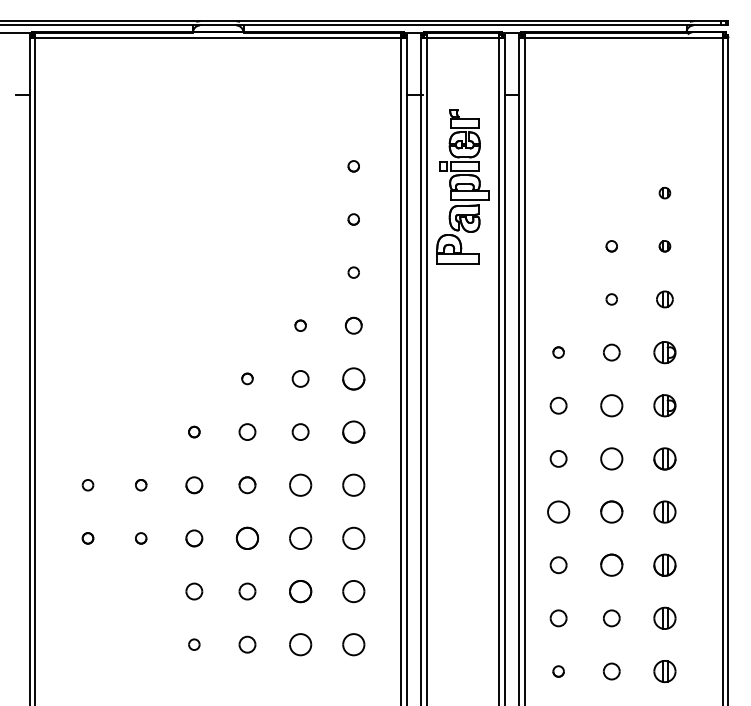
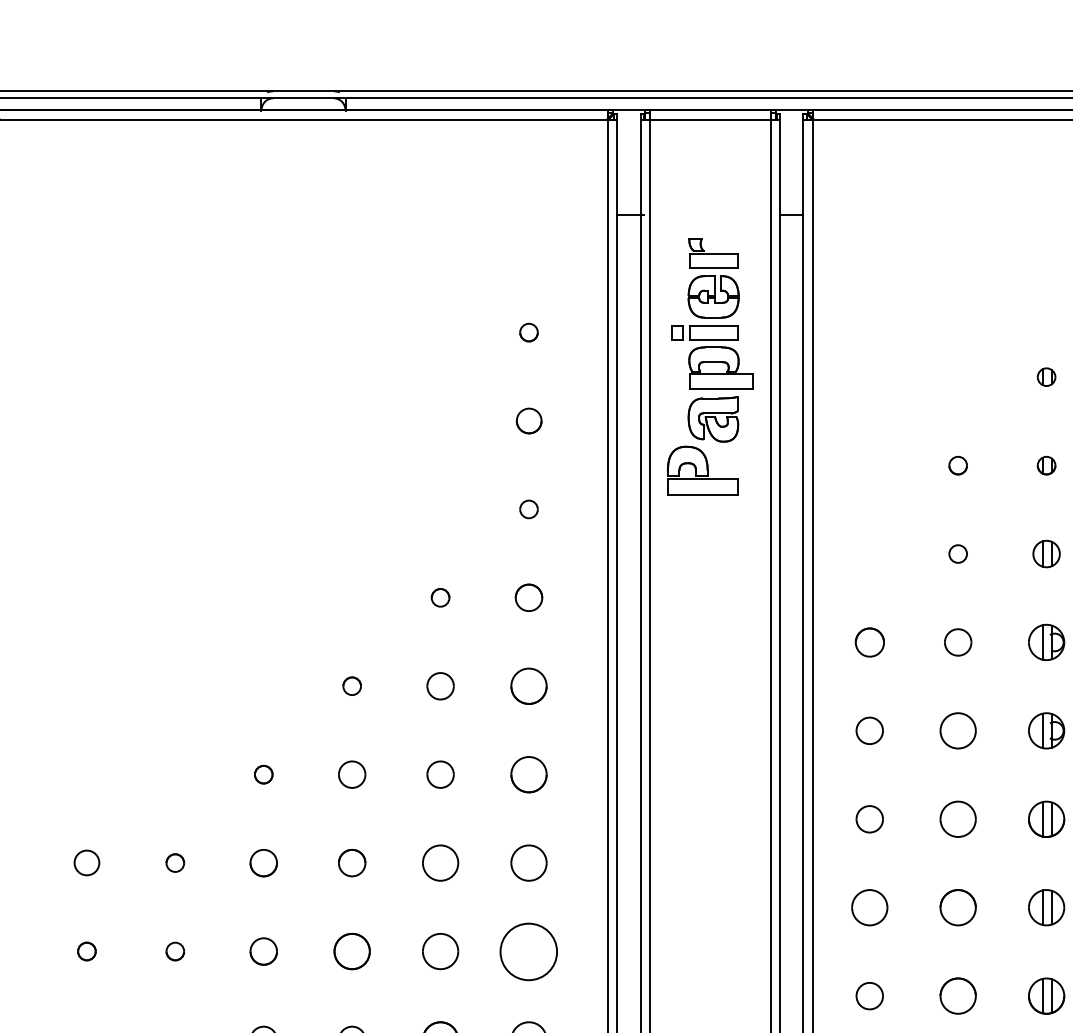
part: (353, 219) -> (528, 421), size x1.4
part: (558, 352) -> (869, 642), size x1.6
part: (87, 485) -> (86, 863), size x1.4
part: (353, 537) -> (528, 950), size x1.6

